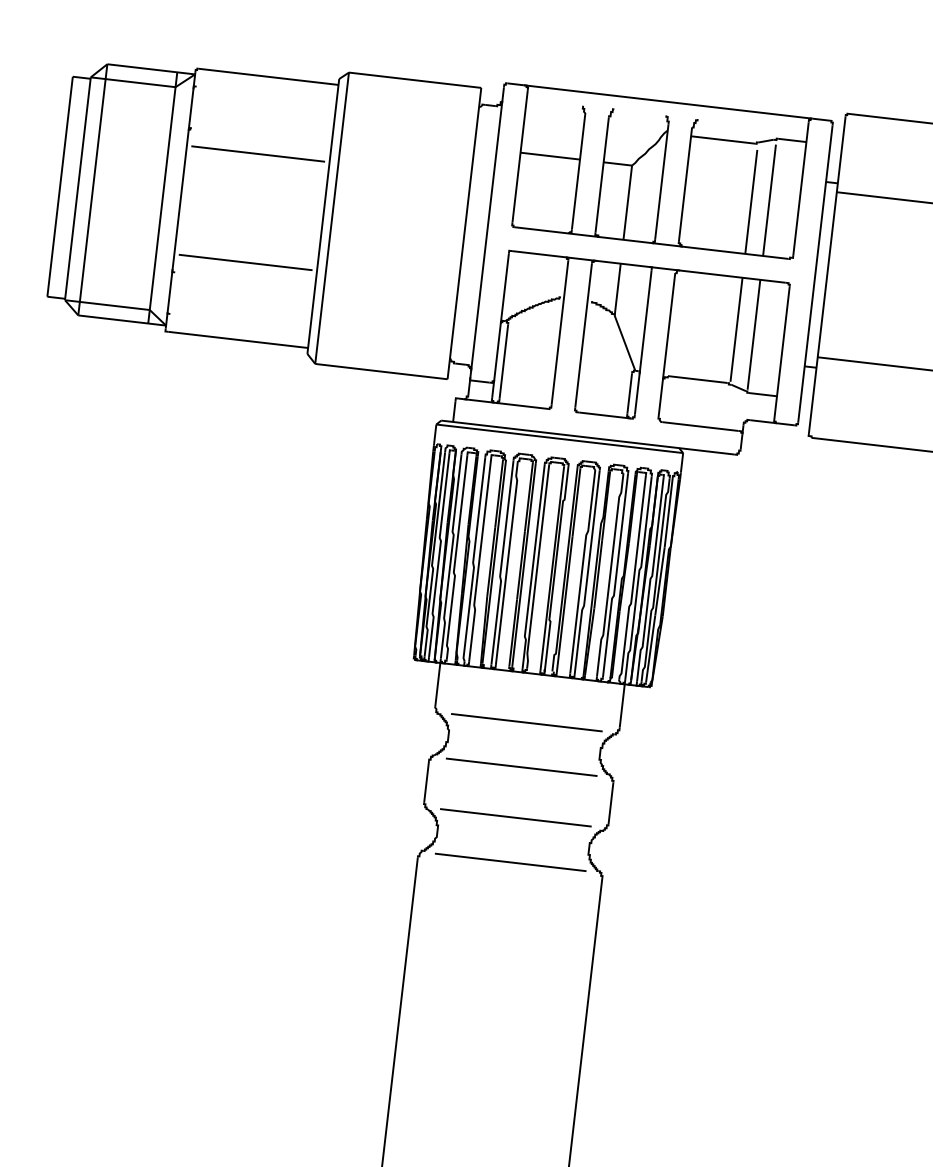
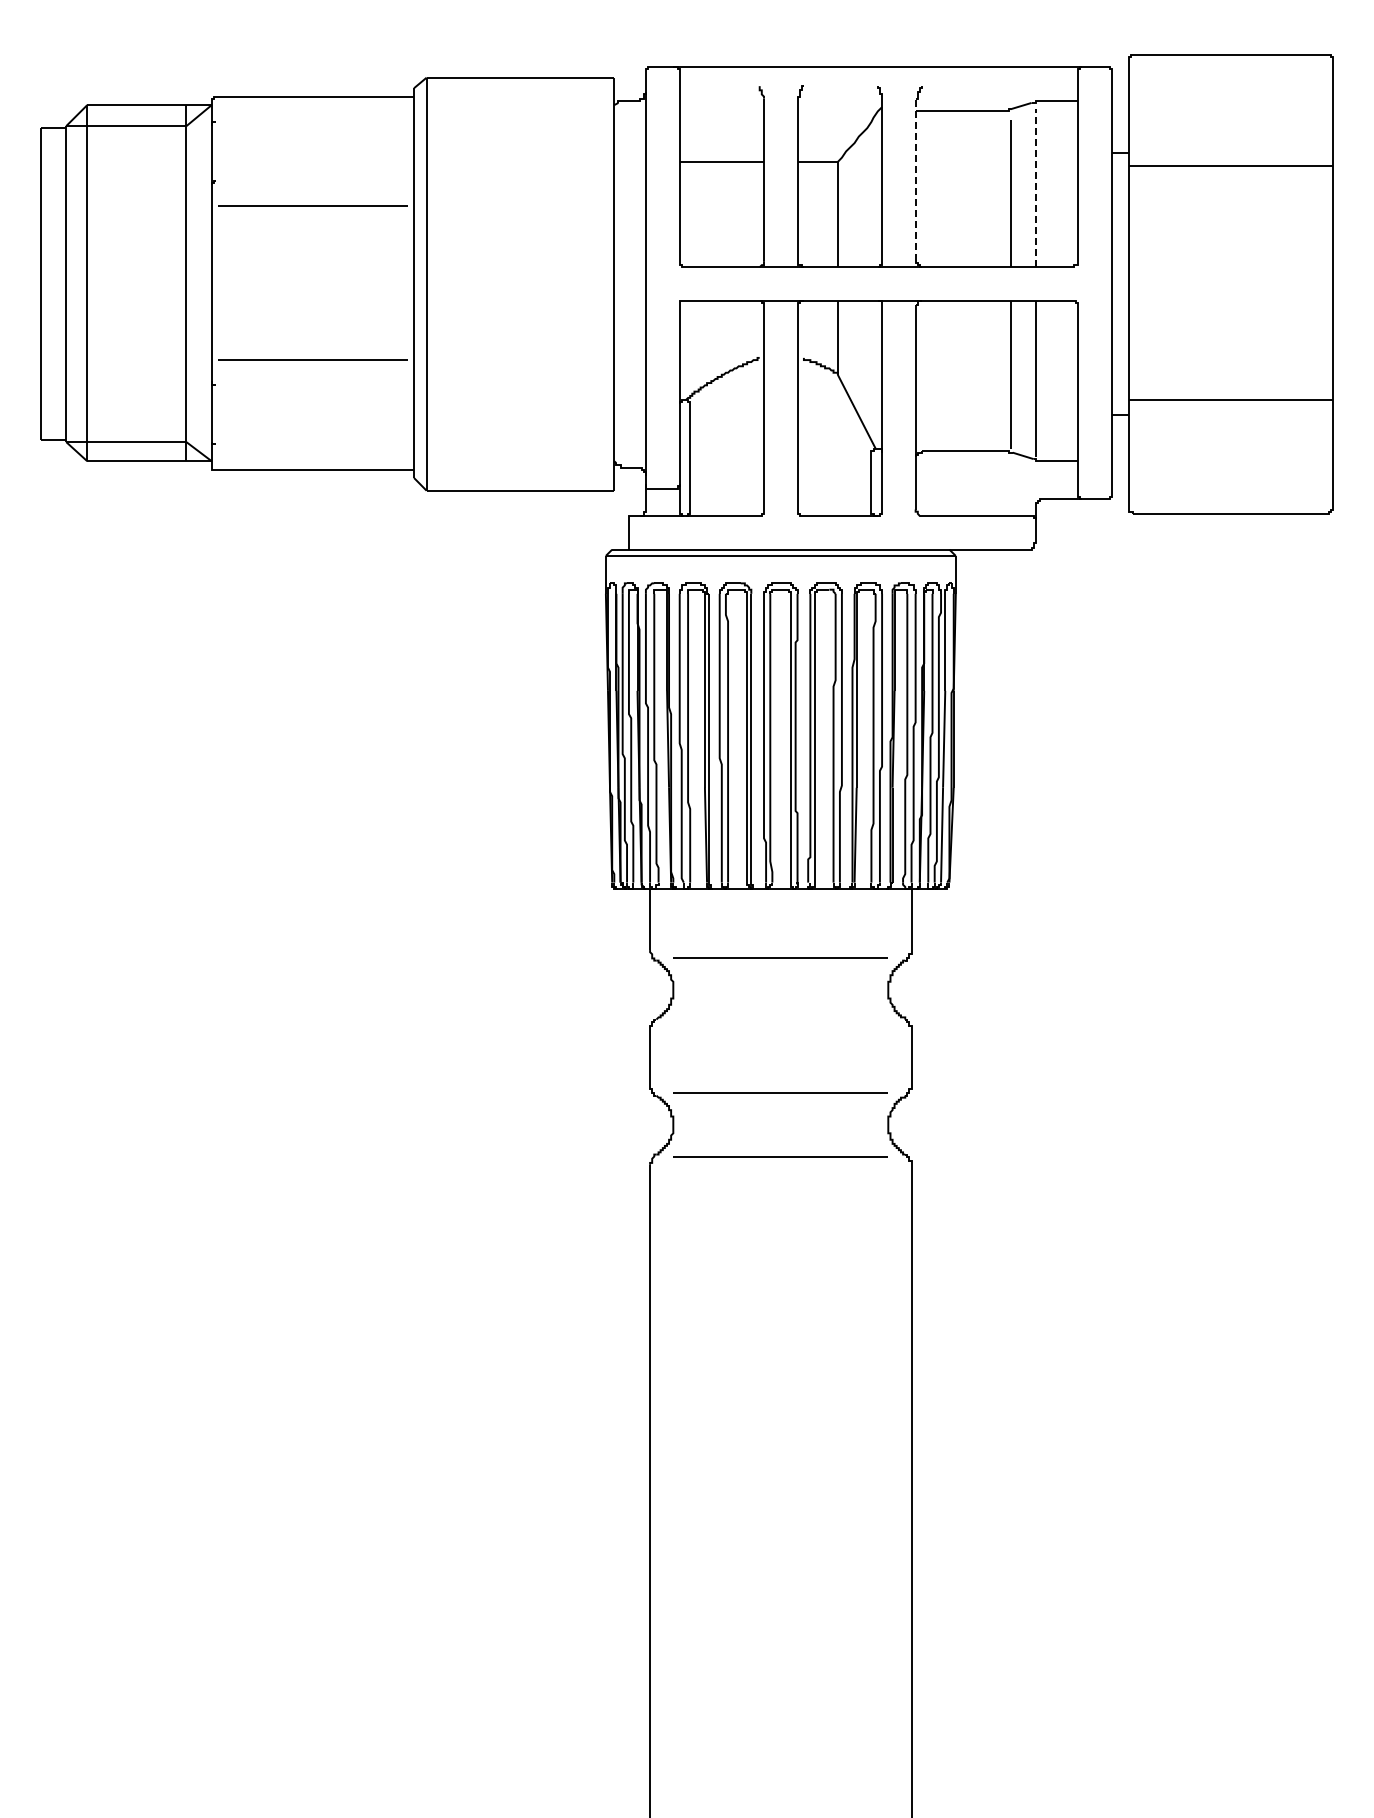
line: (685, 184) -> (915, 179), solid -> dashed
line: (769, 200) -> (1035, 188), solid -> dashed
line: (521, 767) -> (780, 1021), removed

